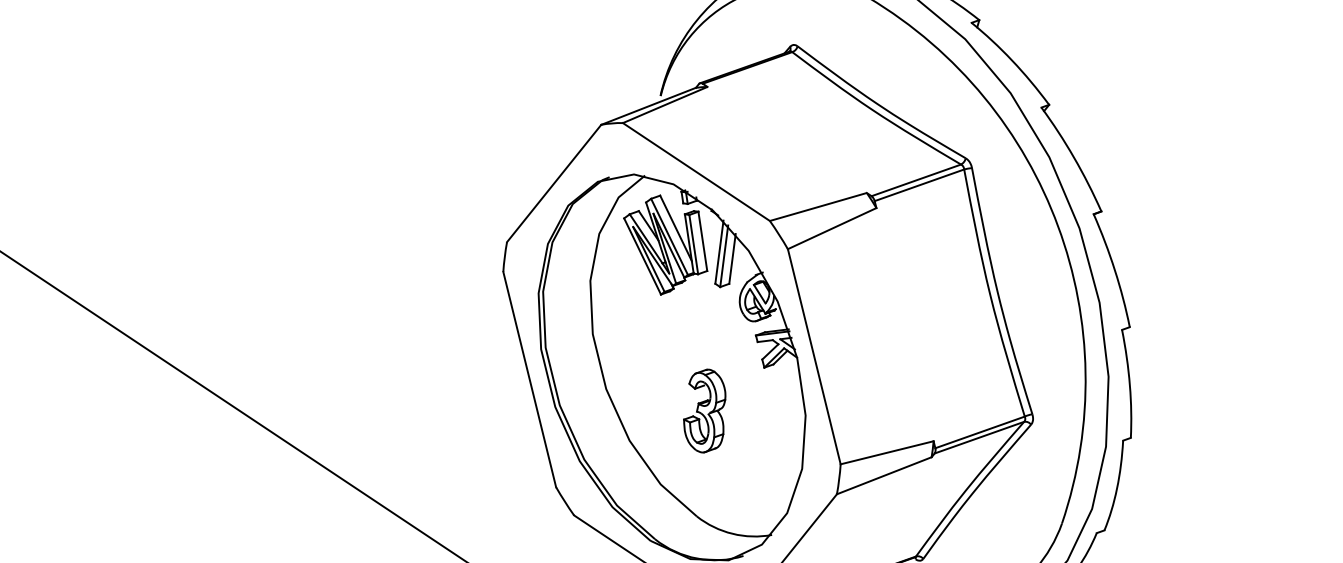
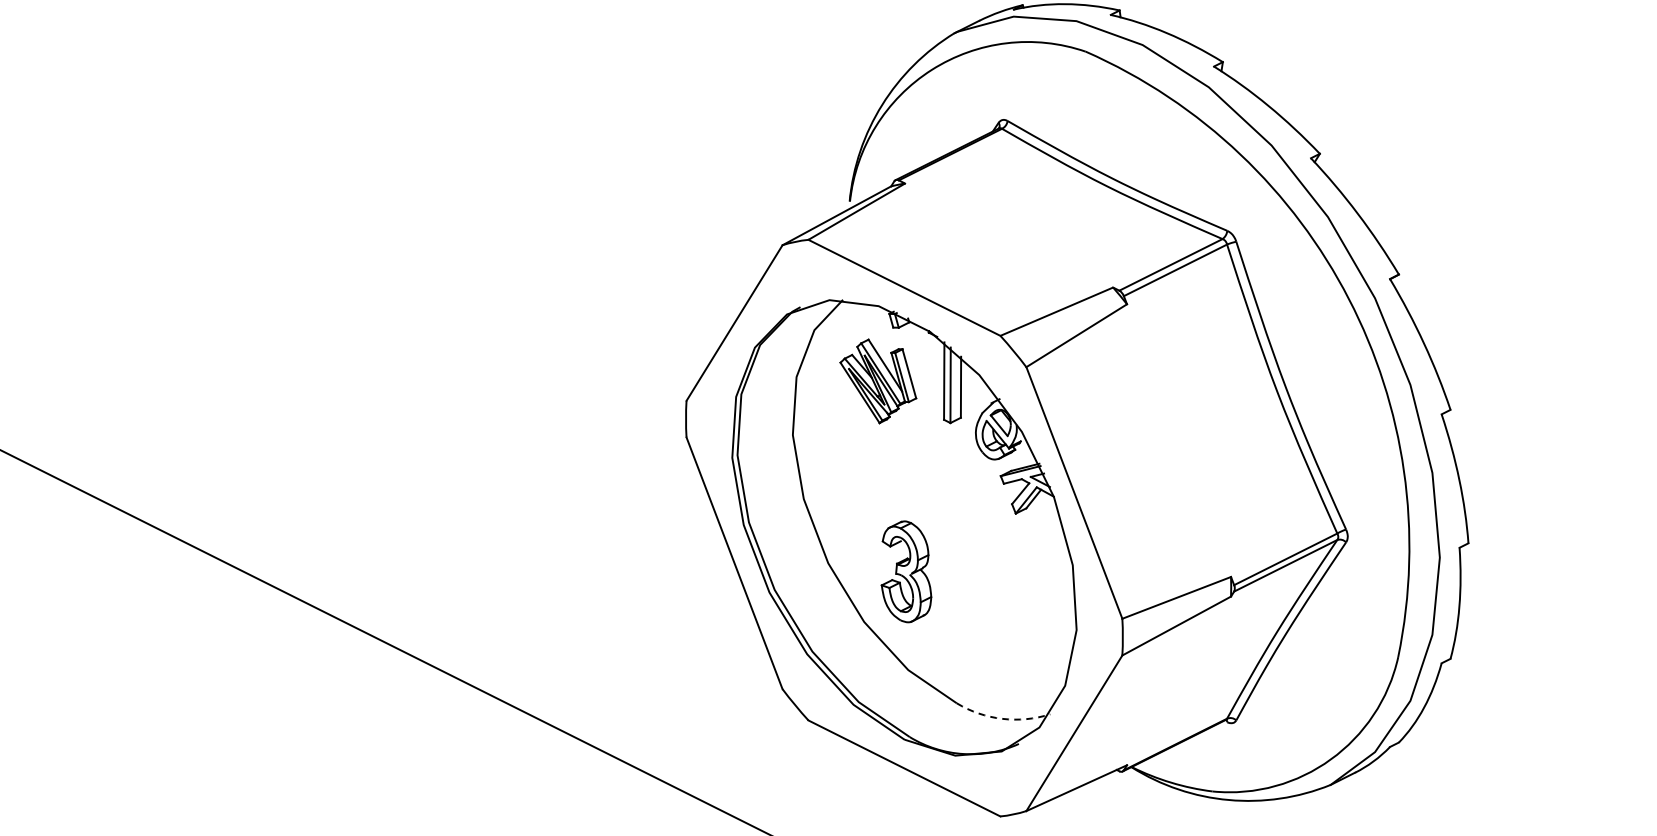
part: (665, 245) -> (878, 381), size x0.7
part: (705, 410) -> (906, 571), moved
arc: (732, 533) -> (1002, 718), solid -> dashed

